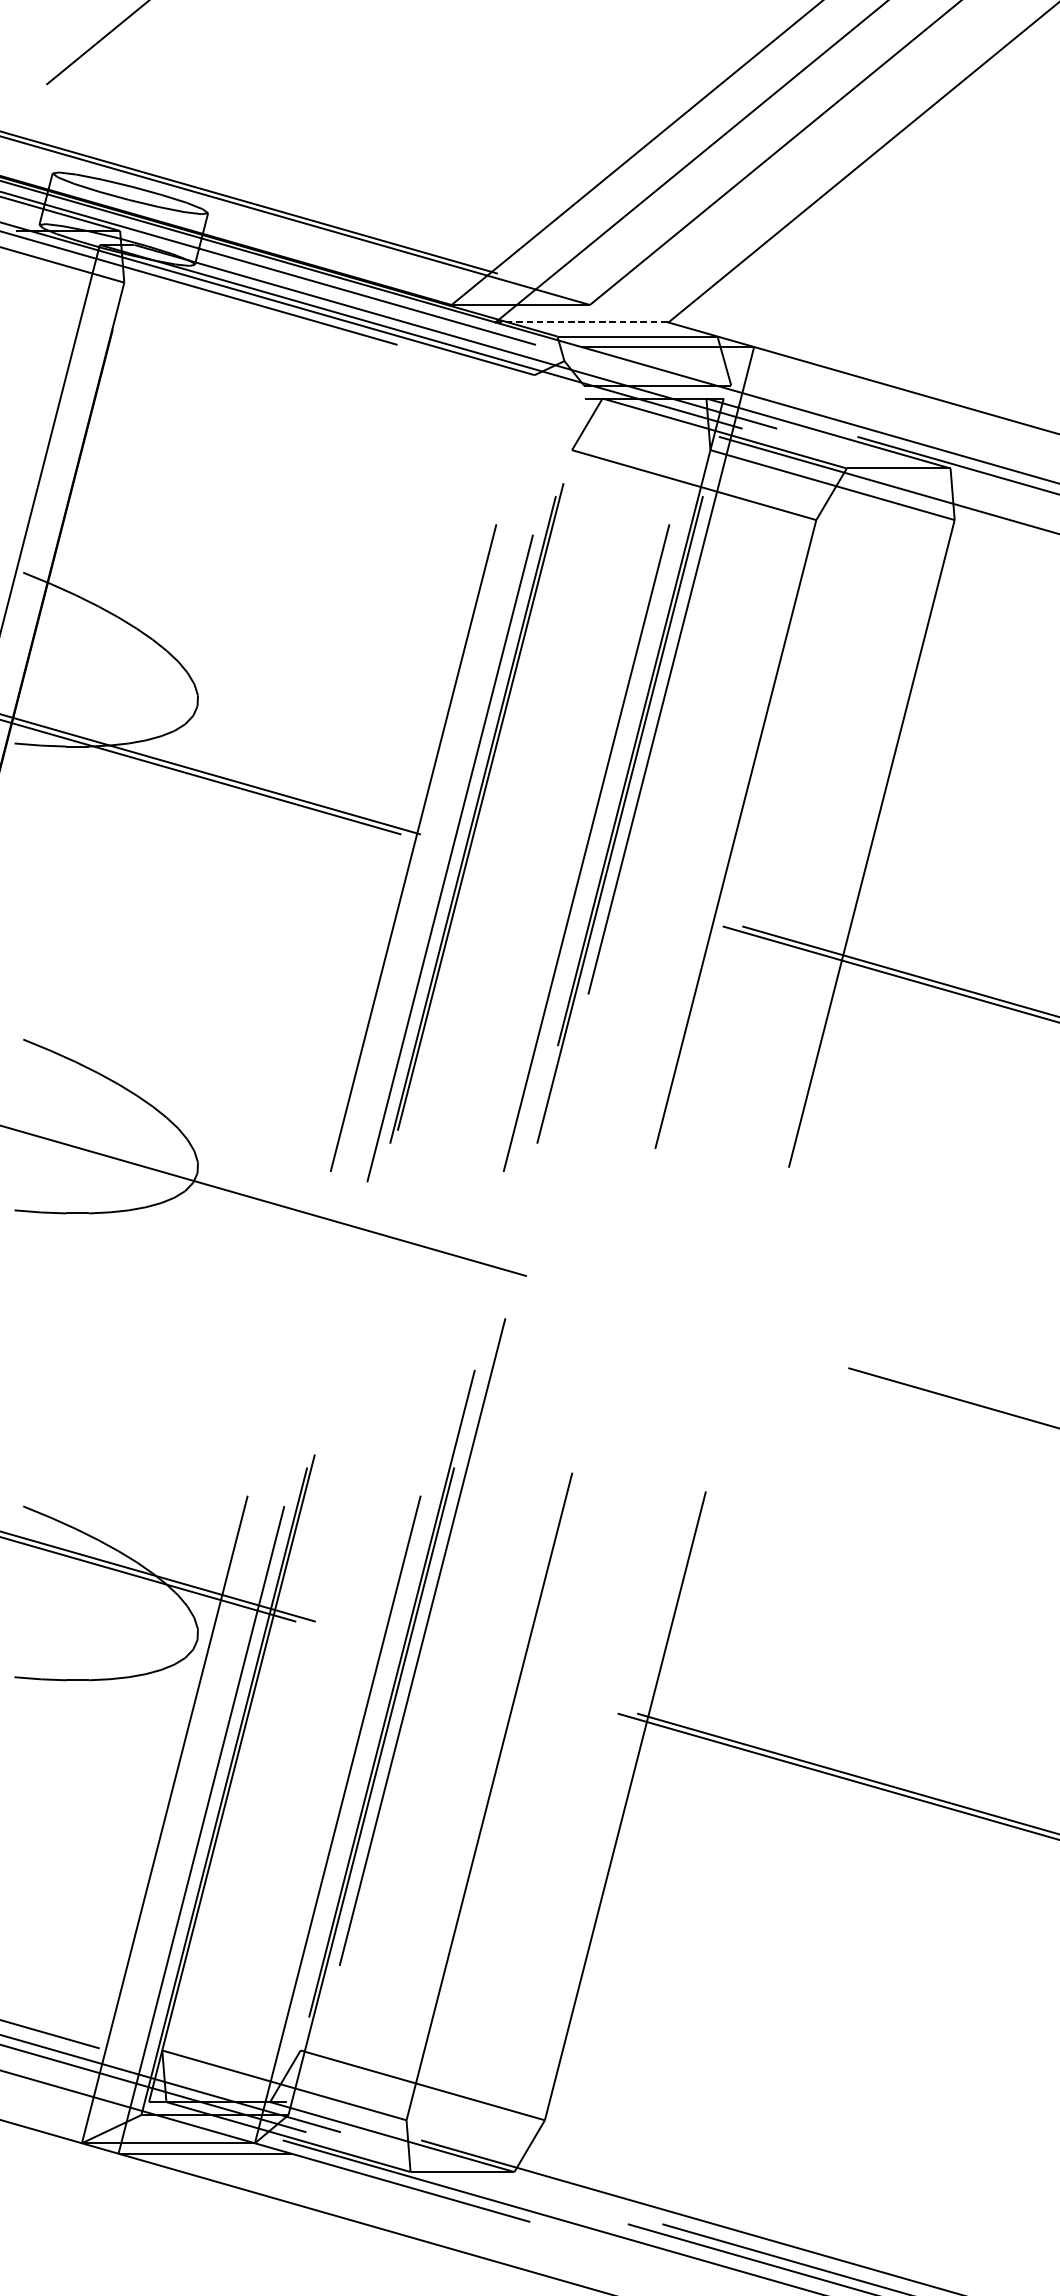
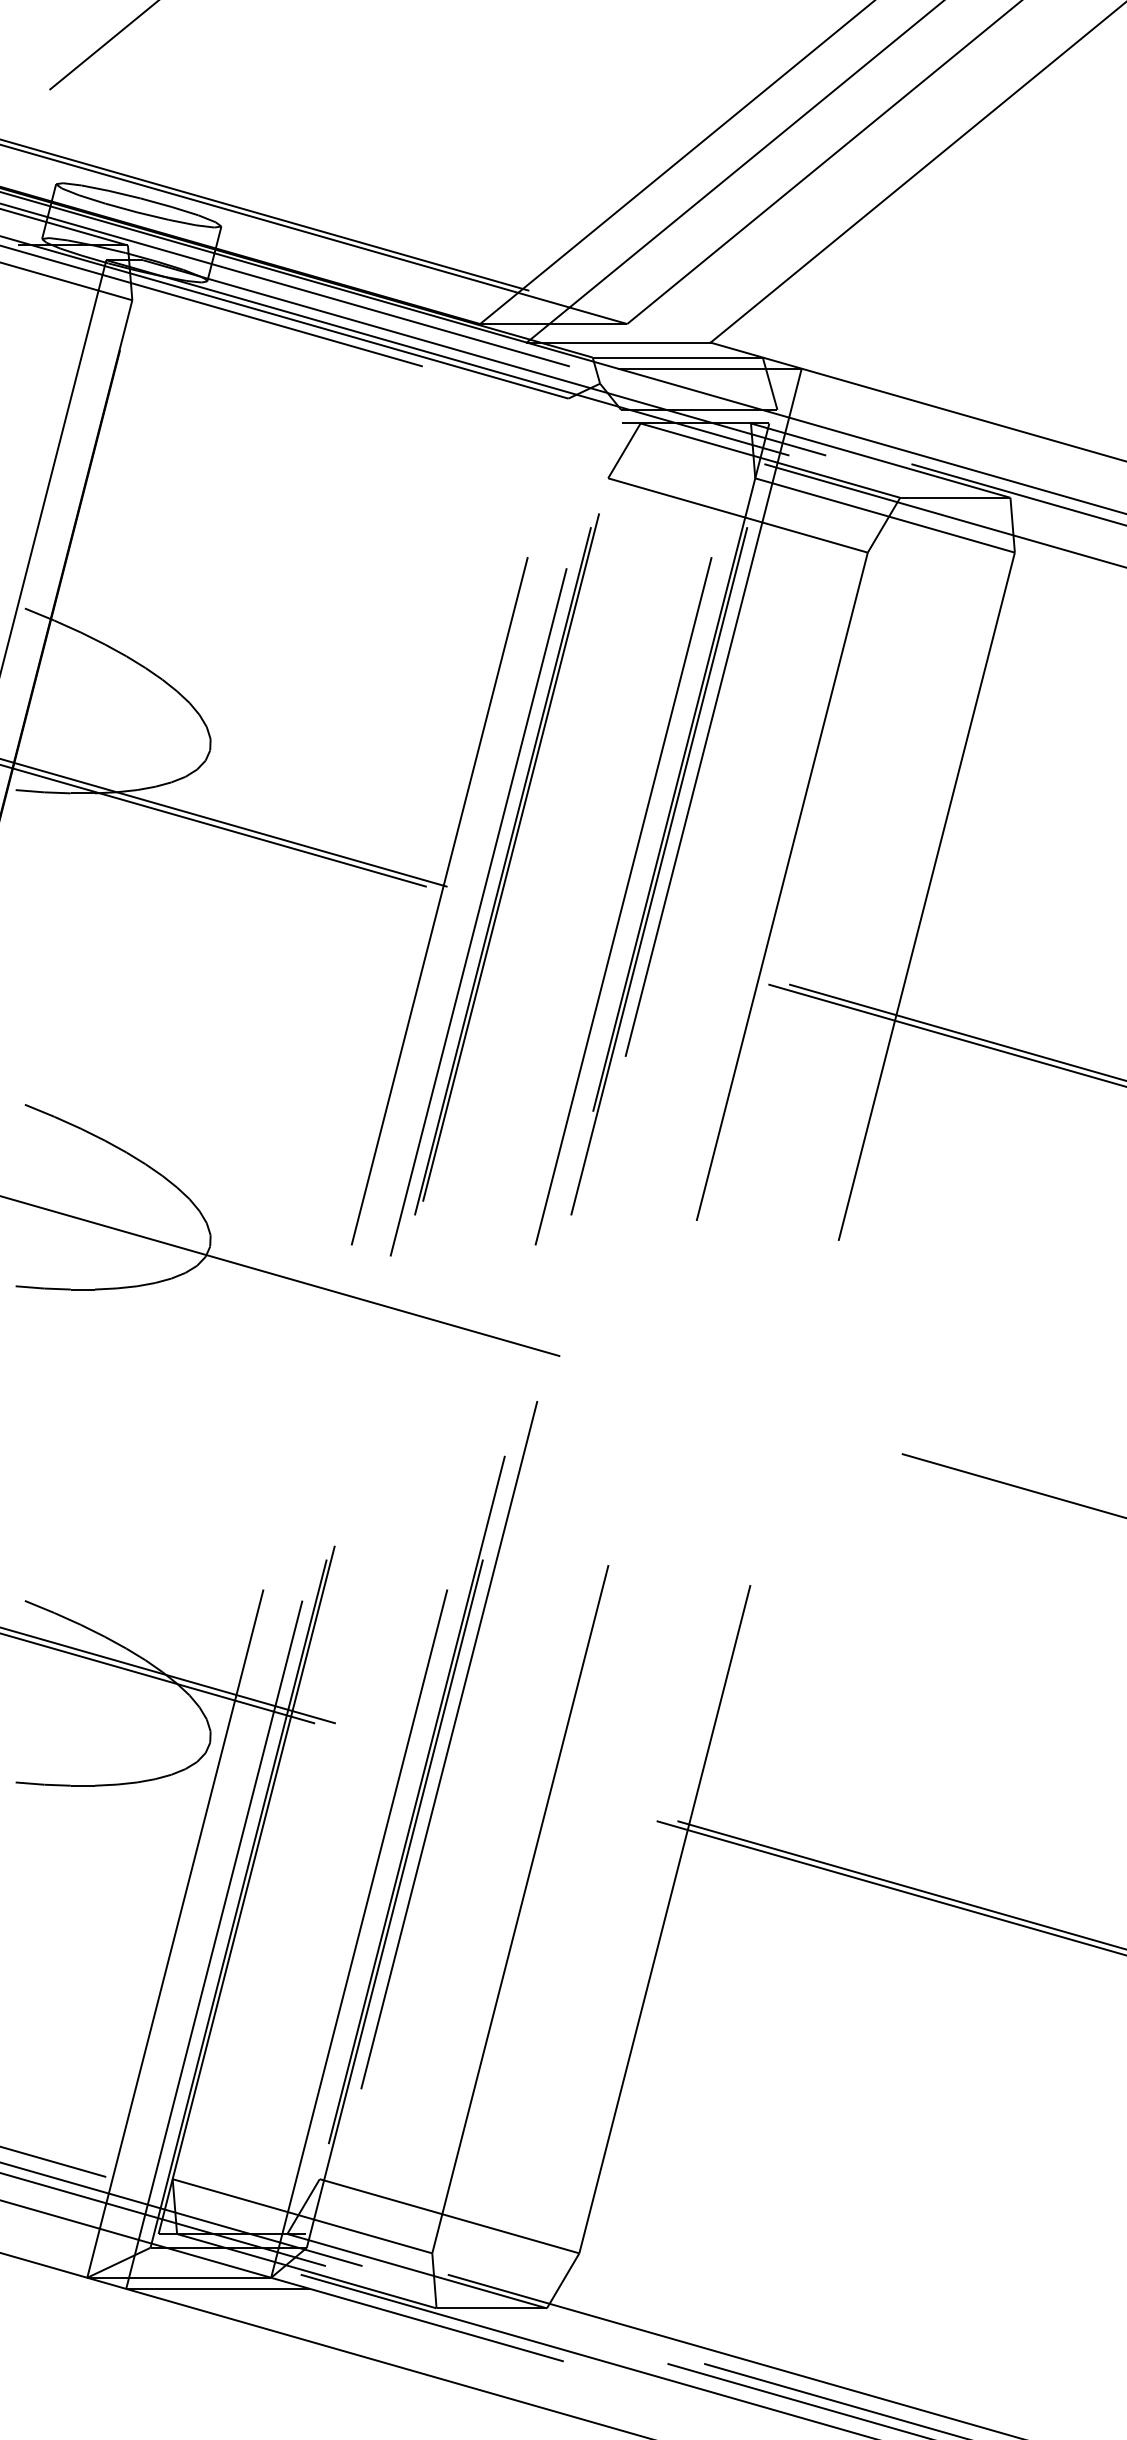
line: (581, 322) -> (618, 342), dashed -> solid

